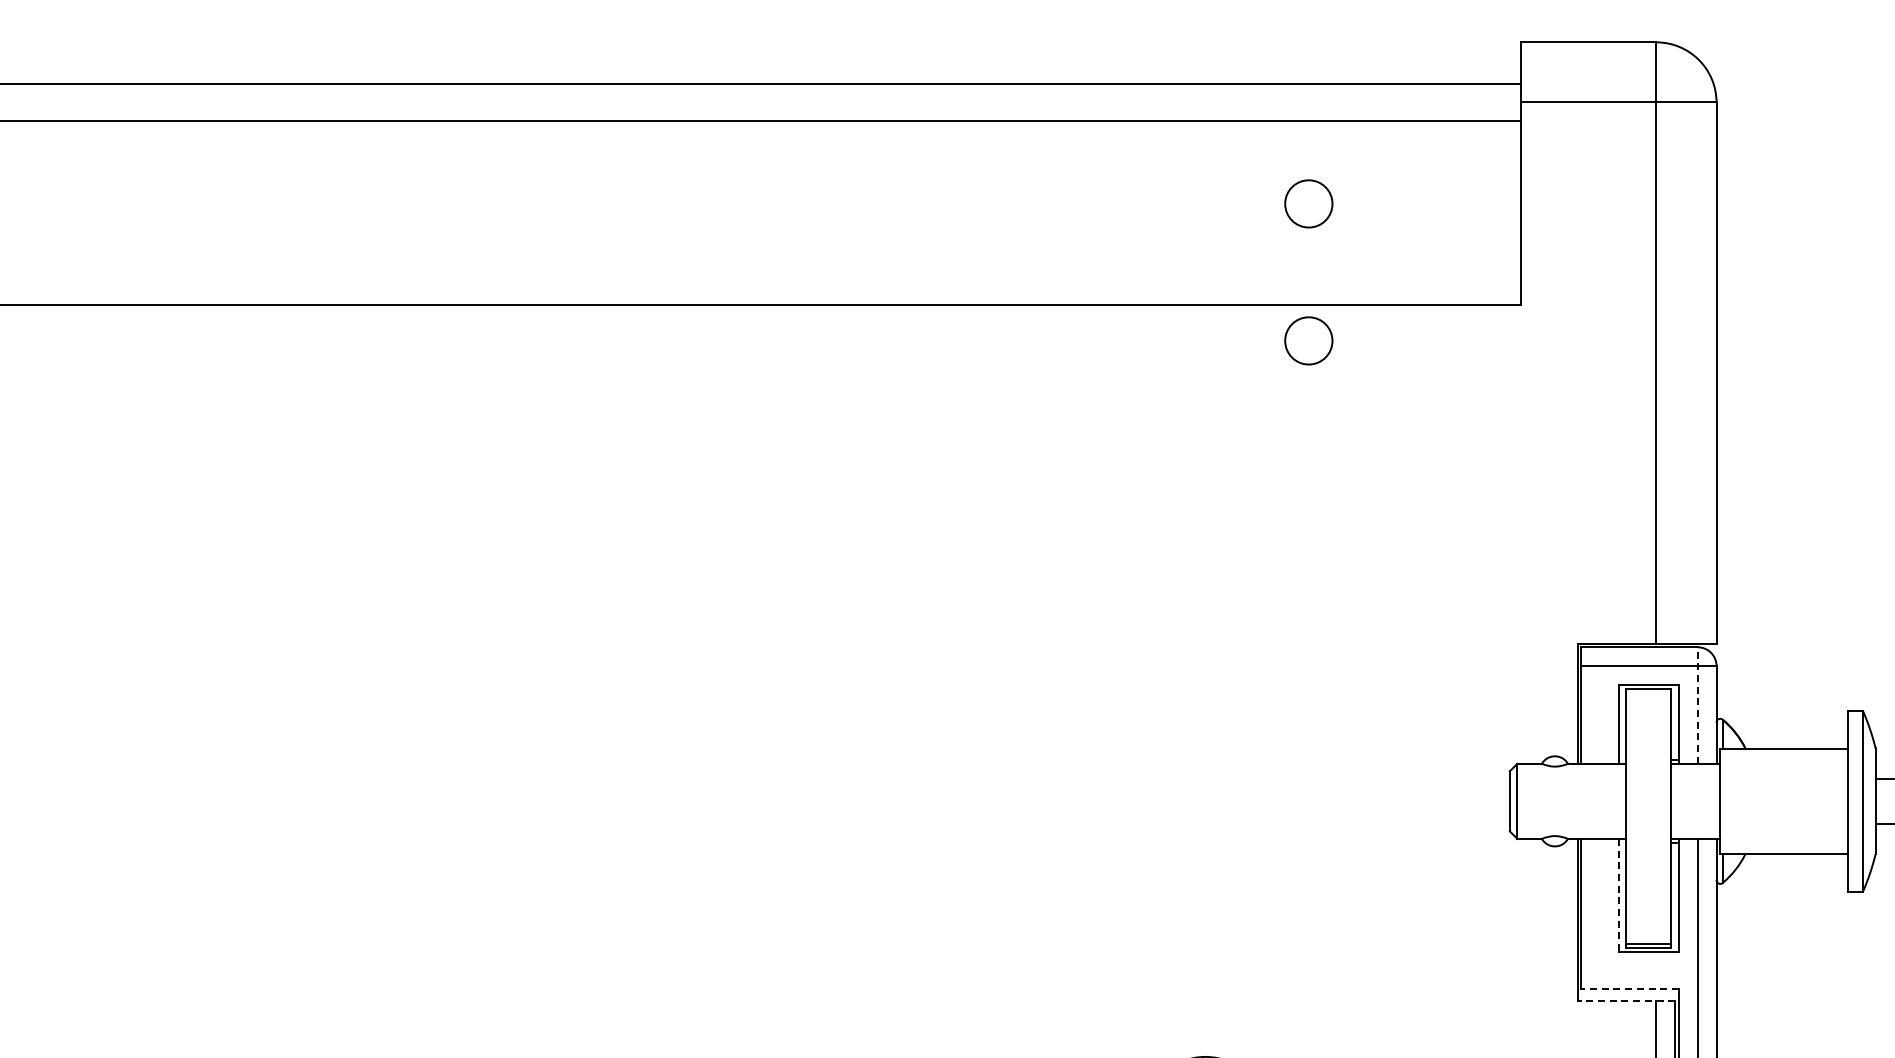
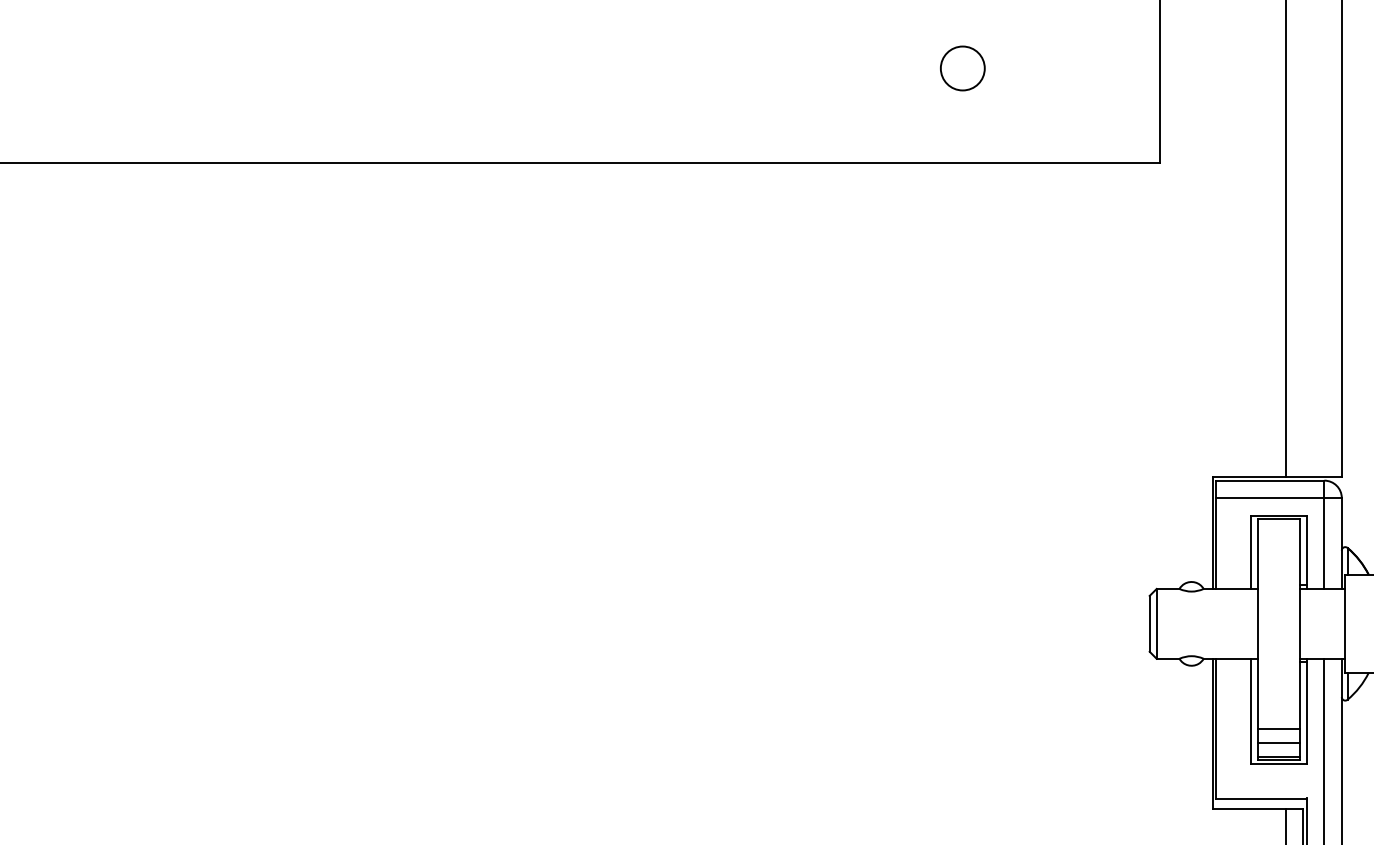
part: (1308, 340) -> (962, 195), removed
line: (1697, 705) -> (1324, 534), dashed -> solid
line: (1618, 895) -> (1250, 711), dashed -> solid
line: (1648, 914) -> (1278, 729), added
line: (1648, 929) -> (1278, 742), added
line: (1630, 989) -> (1261, 798), dashed -> solid
line: (1626, 1000) -> (1258, 808), dashed -> solid

